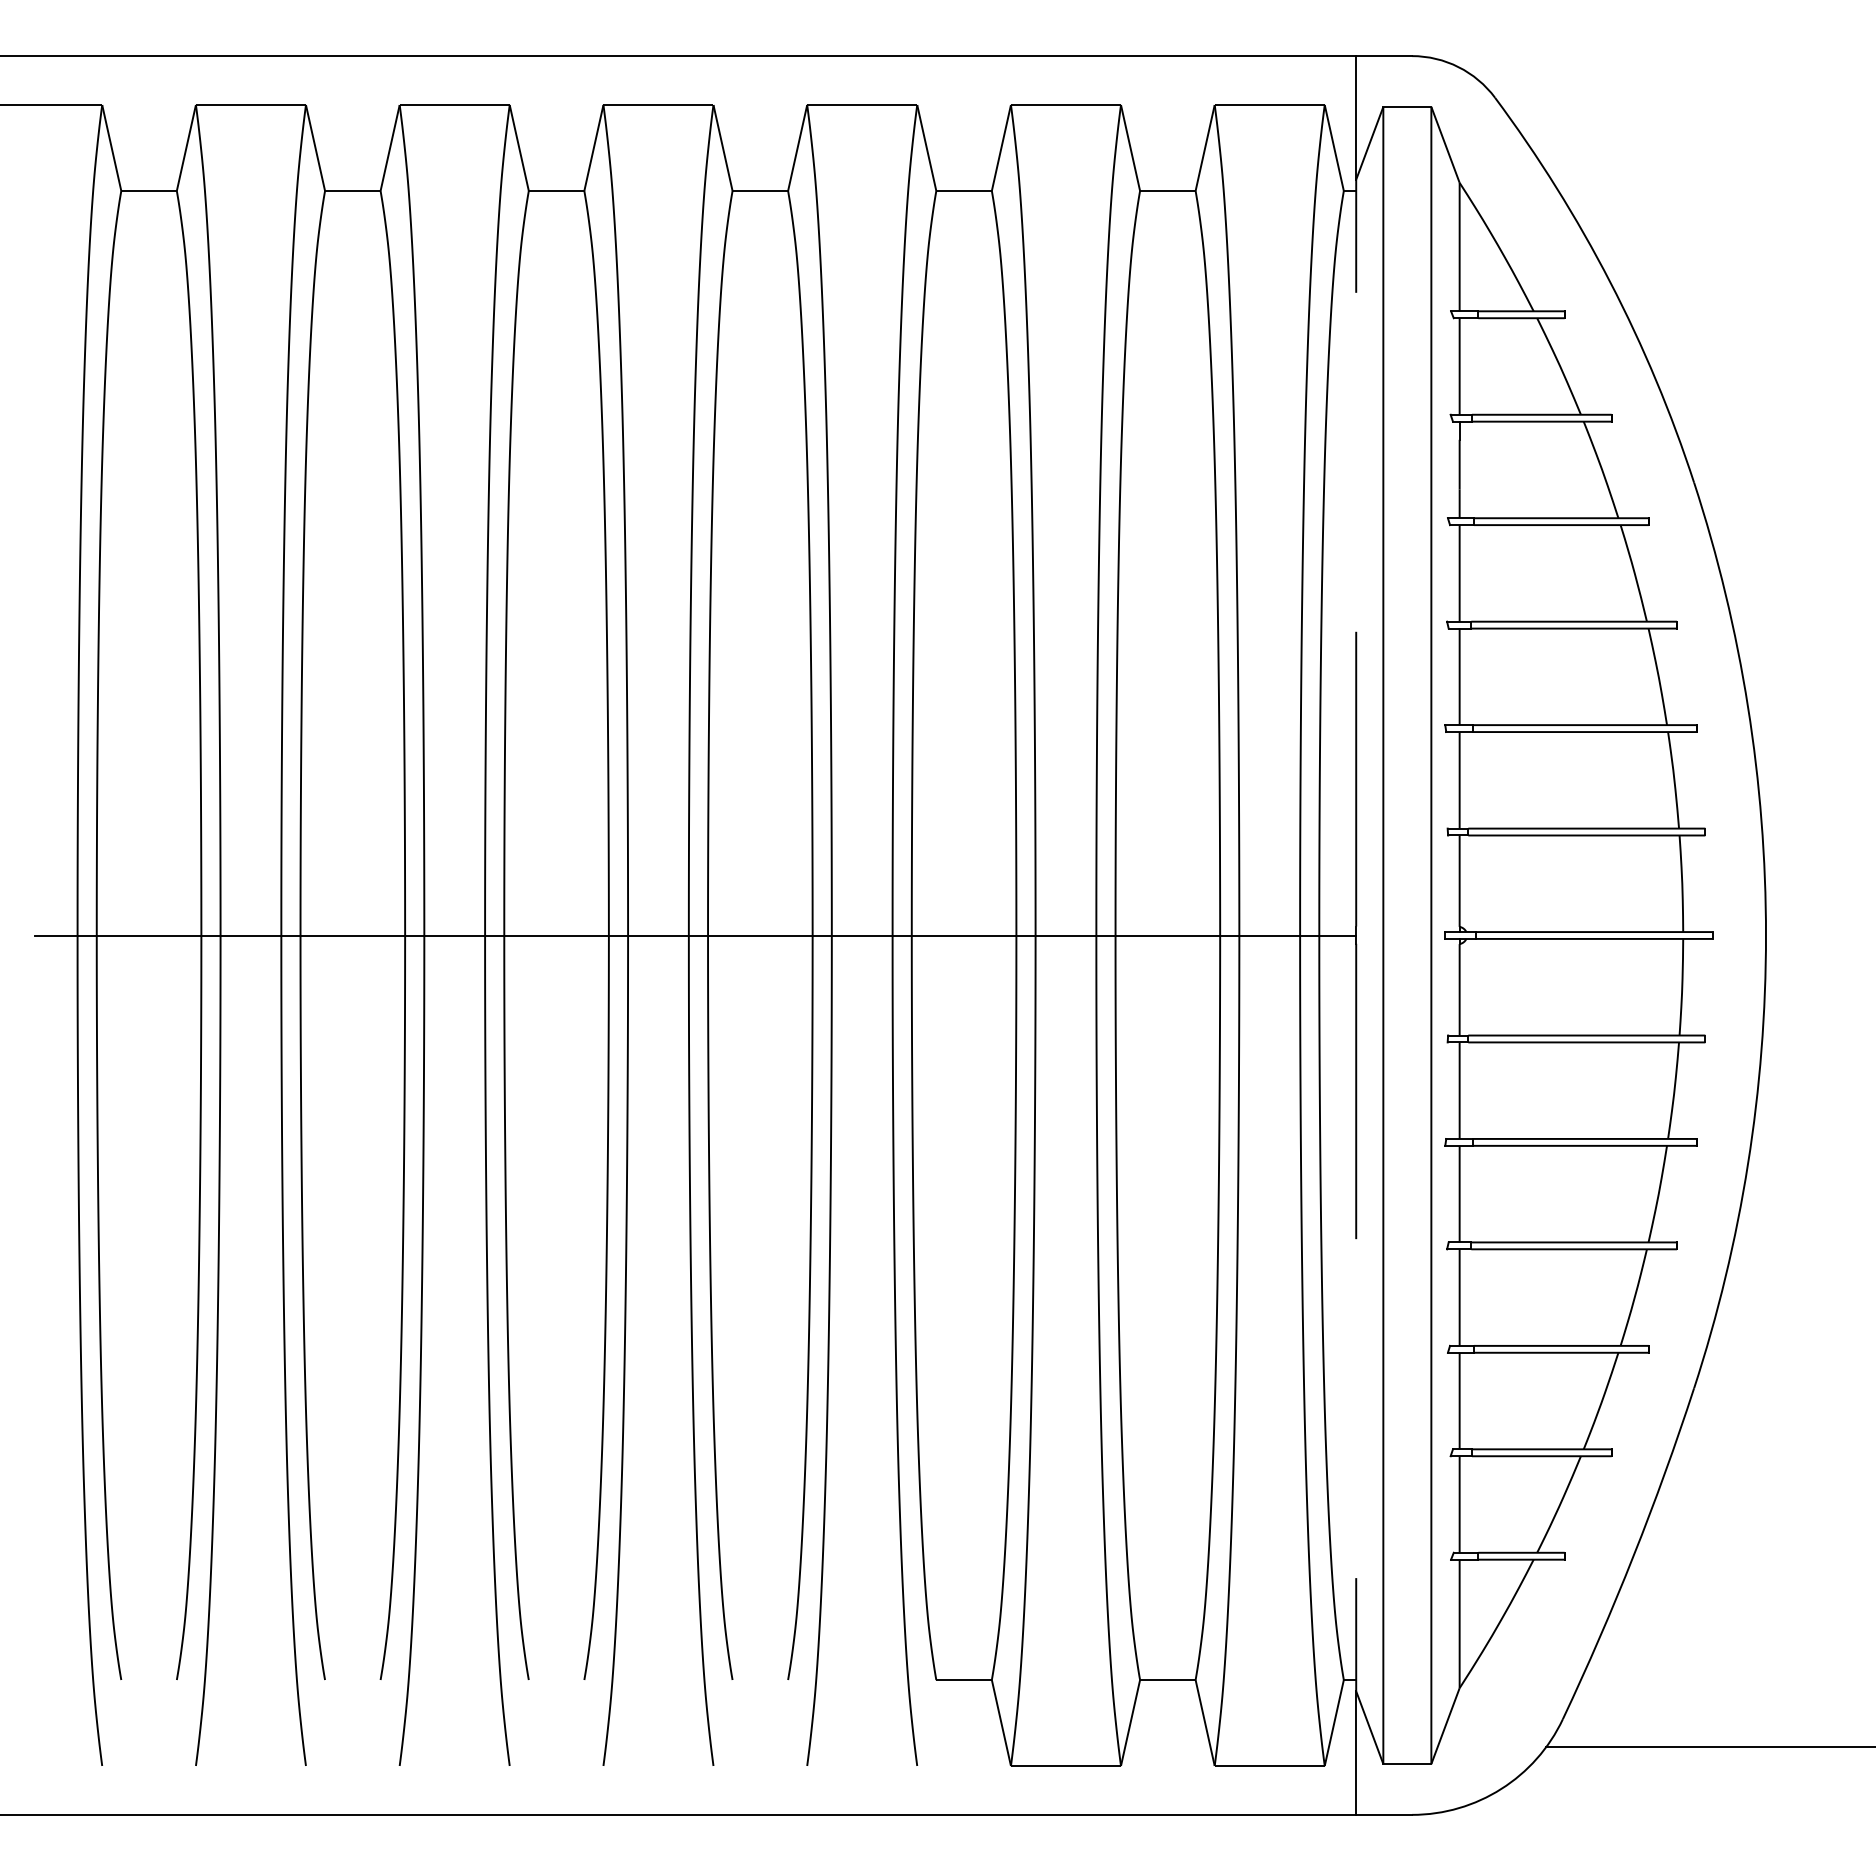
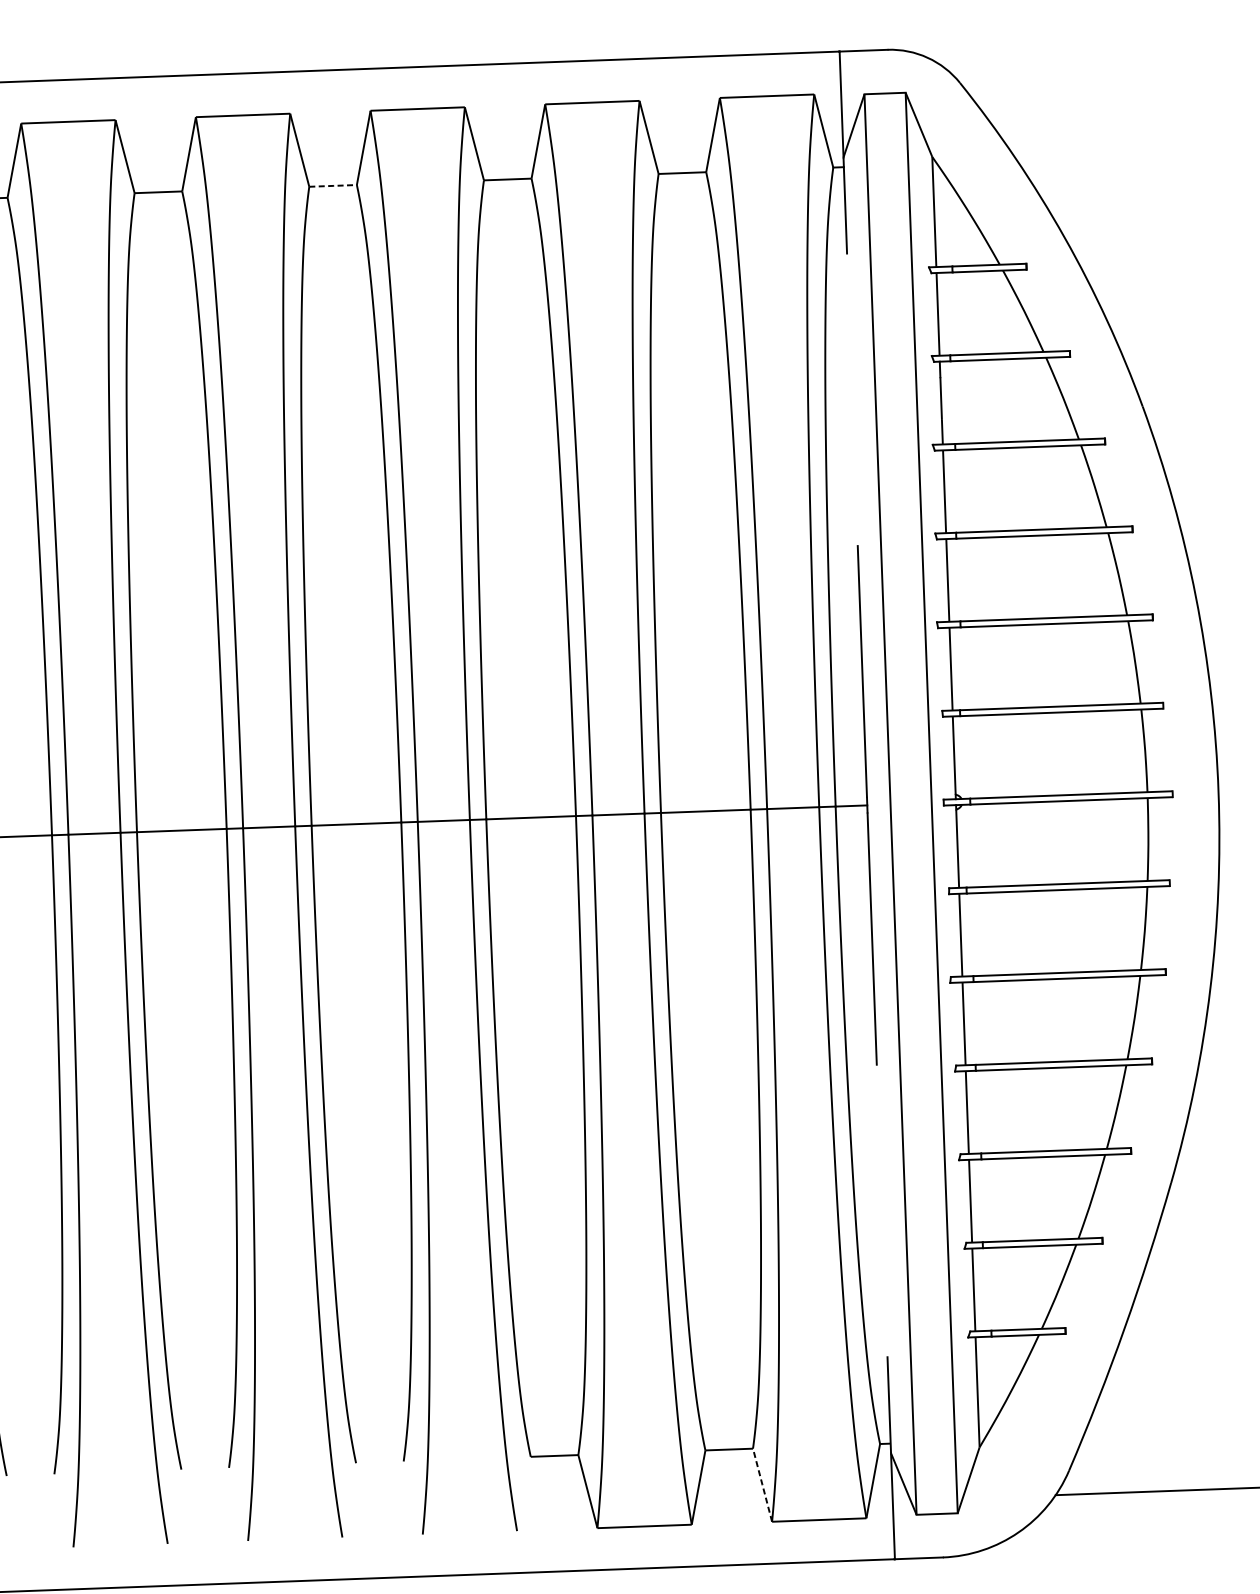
line: (760, 190) -> (333, 185), solid -> dashed
line: (1205, 1723) -> (762, 1485), solid -> dashed

